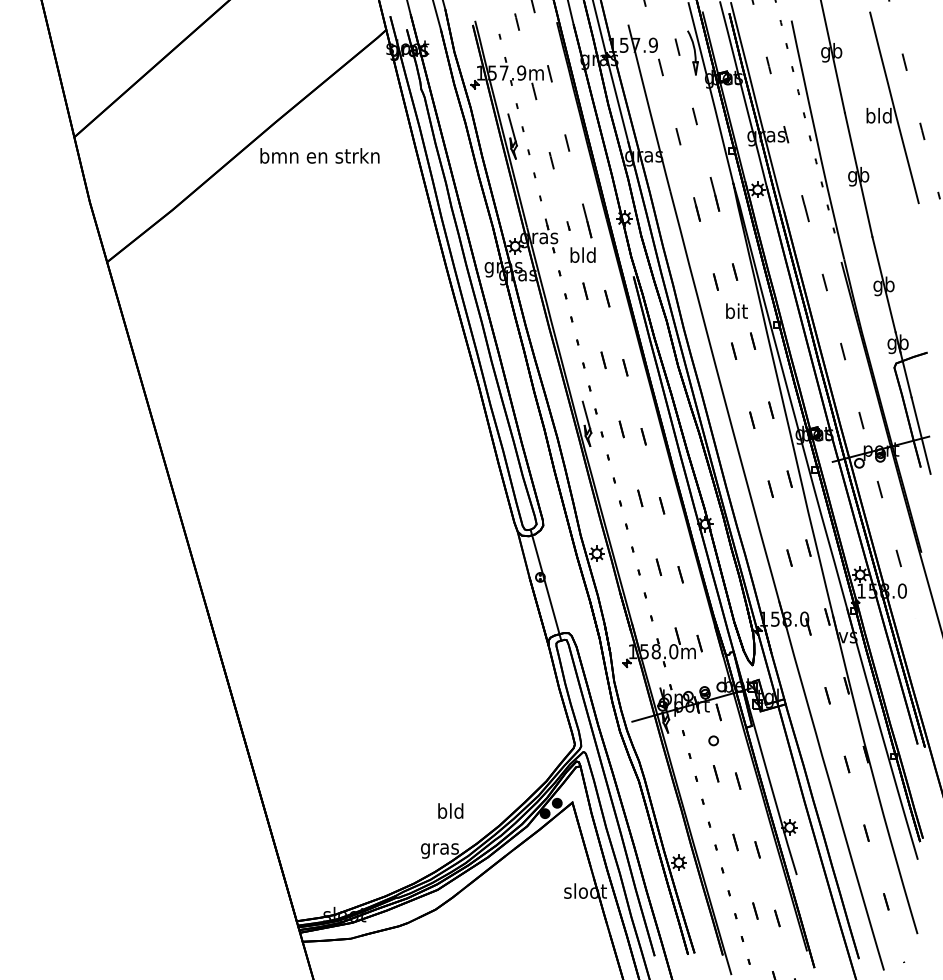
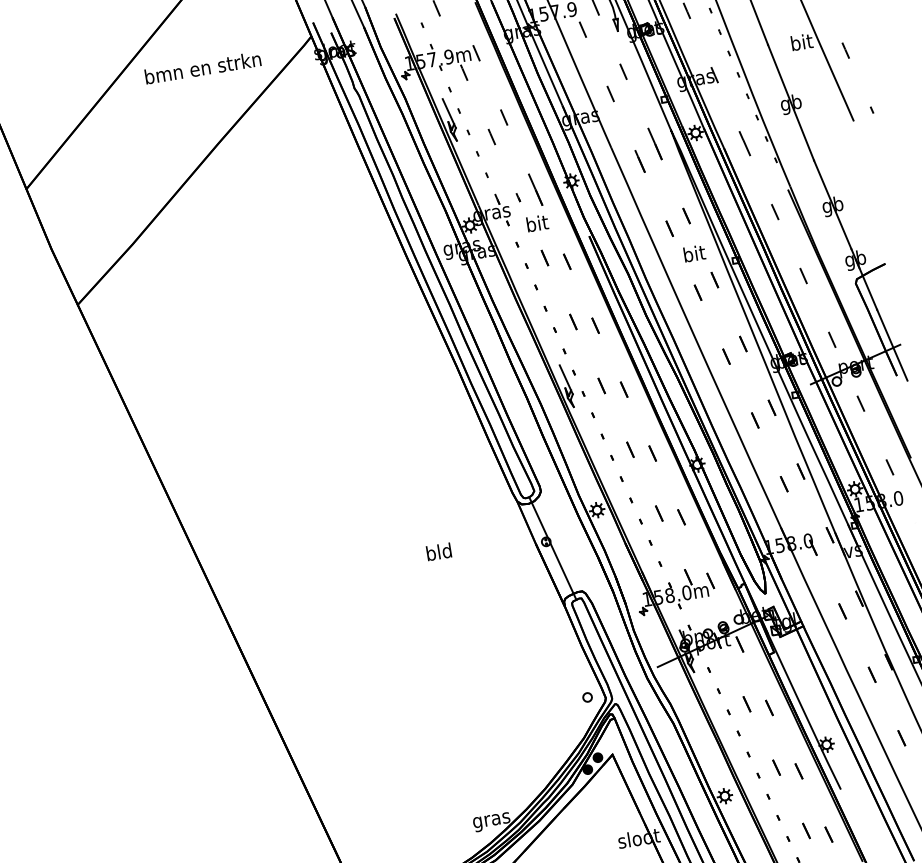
text: (878, 115) -> (800, 42), bld -> bit
text: (319, 155) -> (202, 67), moved
text: (582, 254) -> (536, 222), bld -> bit
part: (713, 740) -> (587, 697), moved
text: (450, 810) -> (438, 551), moved

